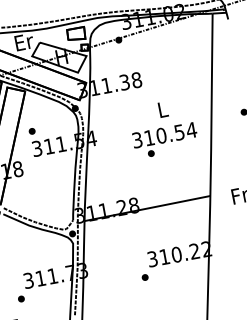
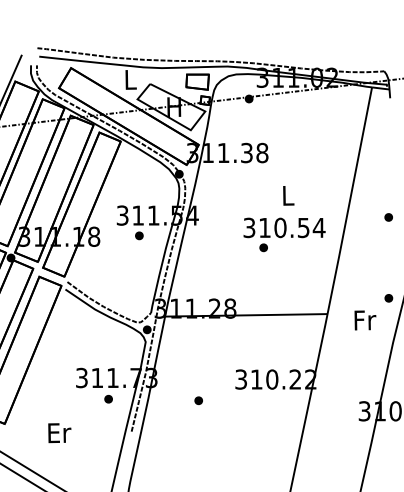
text: (23, 41) -> (130, 79), Er -> L
part: (32, 131) -> (139, 235), moved
part: (144, 277) -> (198, 400), moved
part: (21, 299) -> (108, 399), moved

